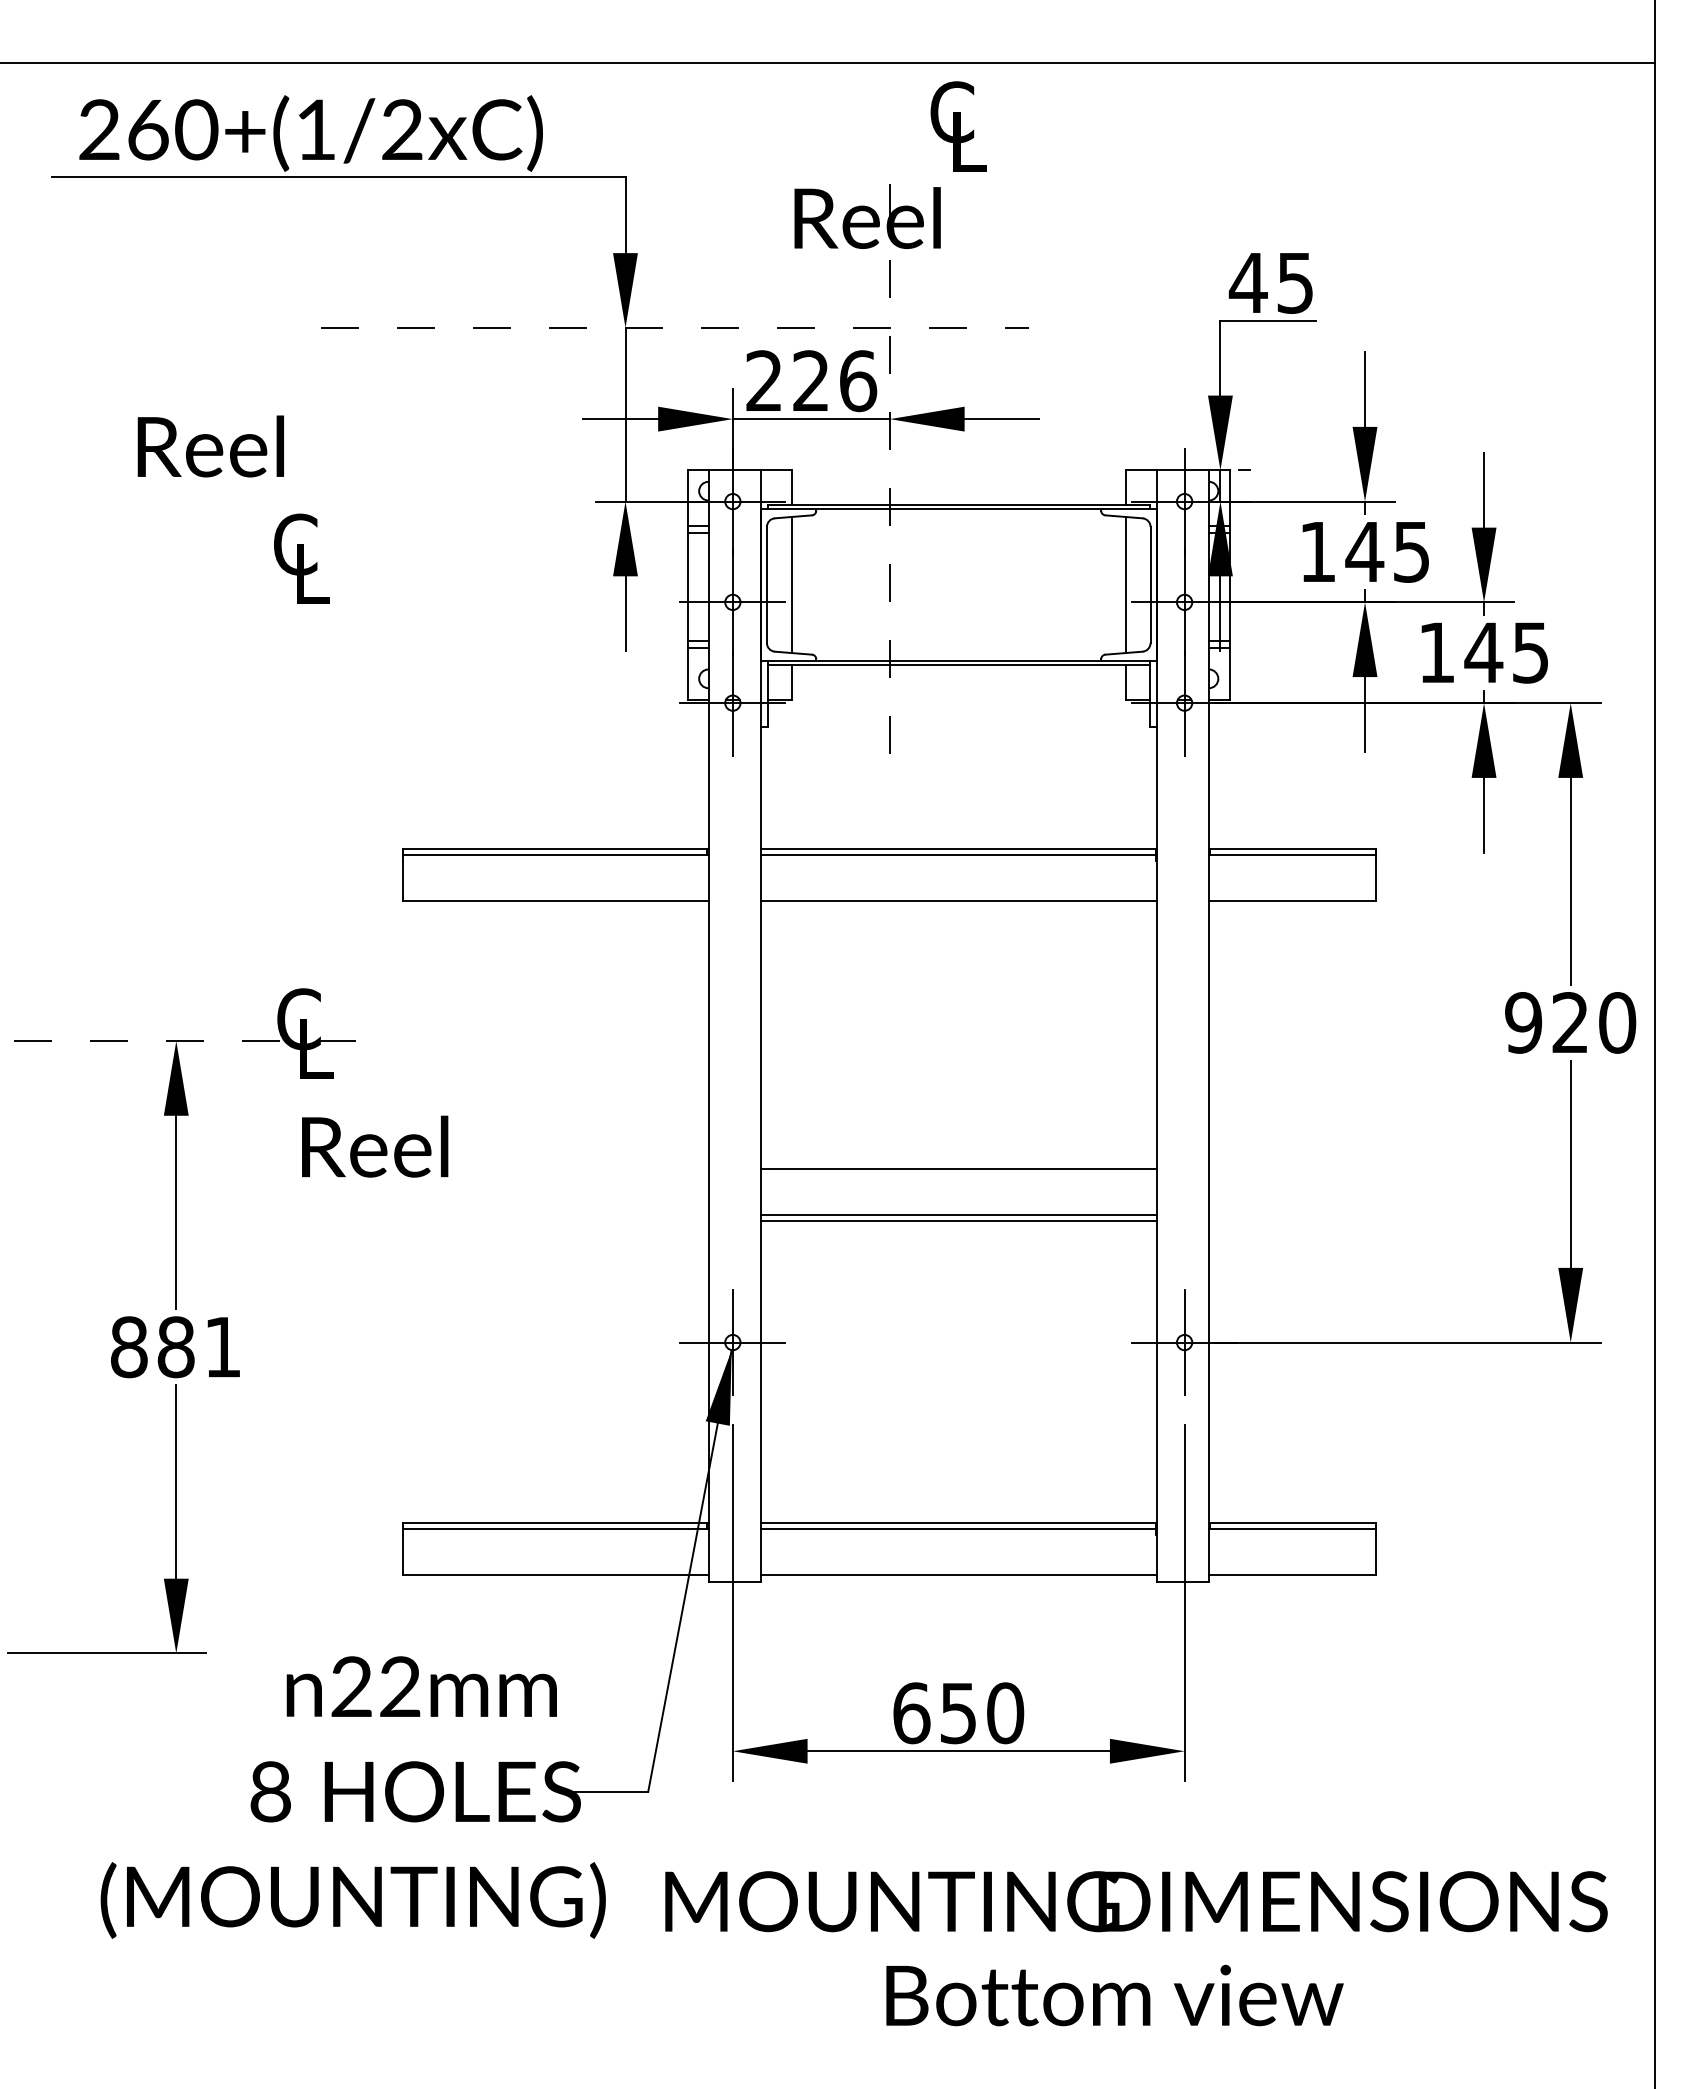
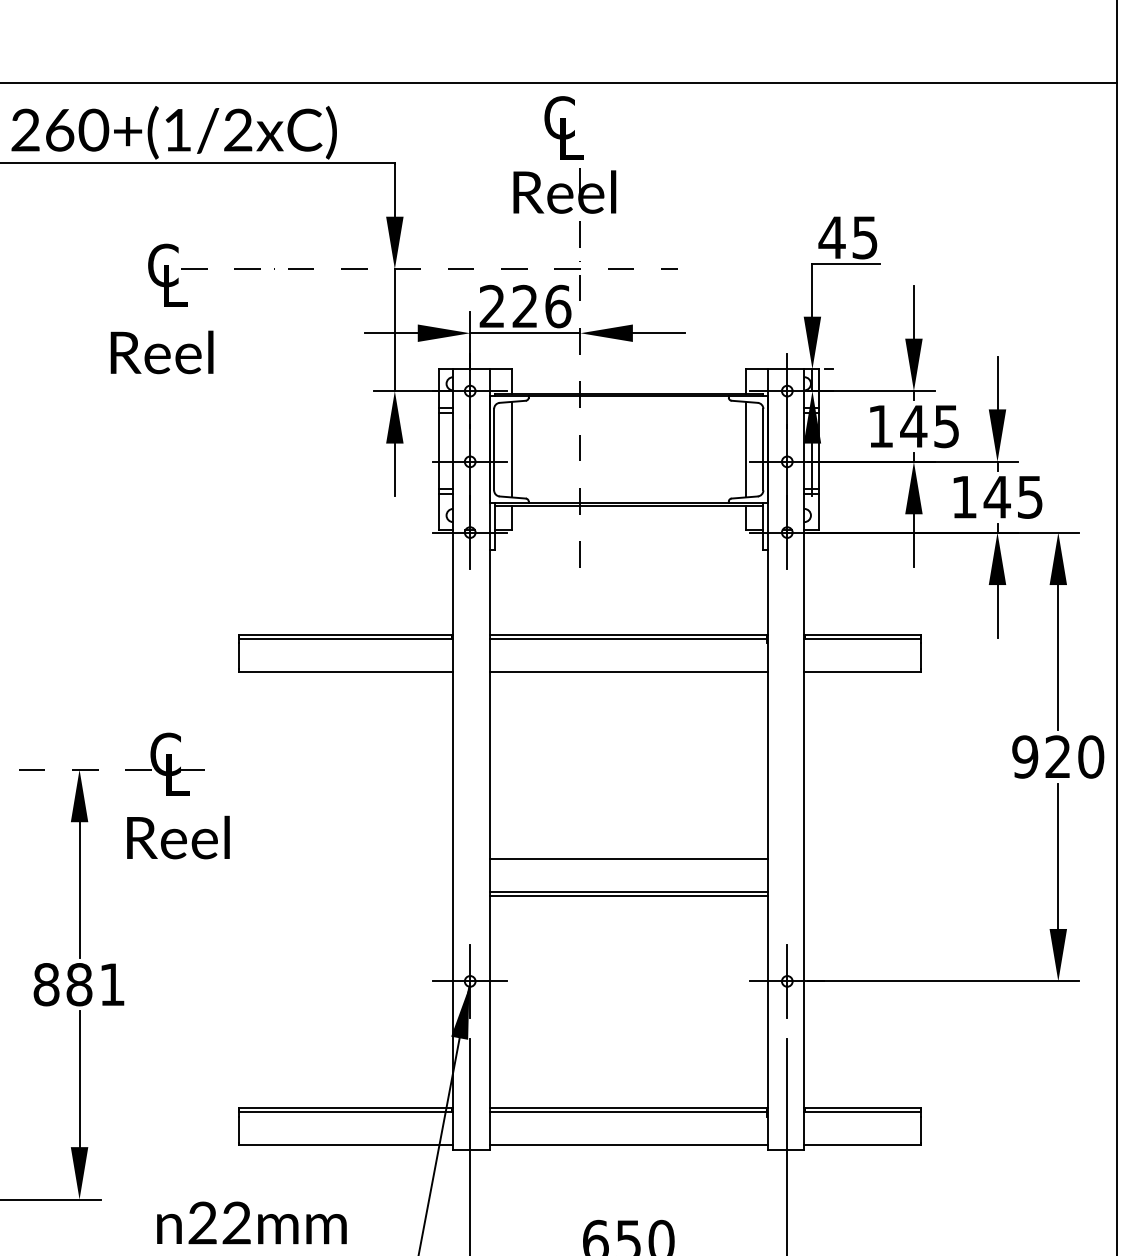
text: (958, 126) -> (564, 127), moved
text: (210, 446) -> (161, 352), moved
text: (301, 558) -> (167, 275), moved
text: (375, 1146) -> (178, 837), moved

